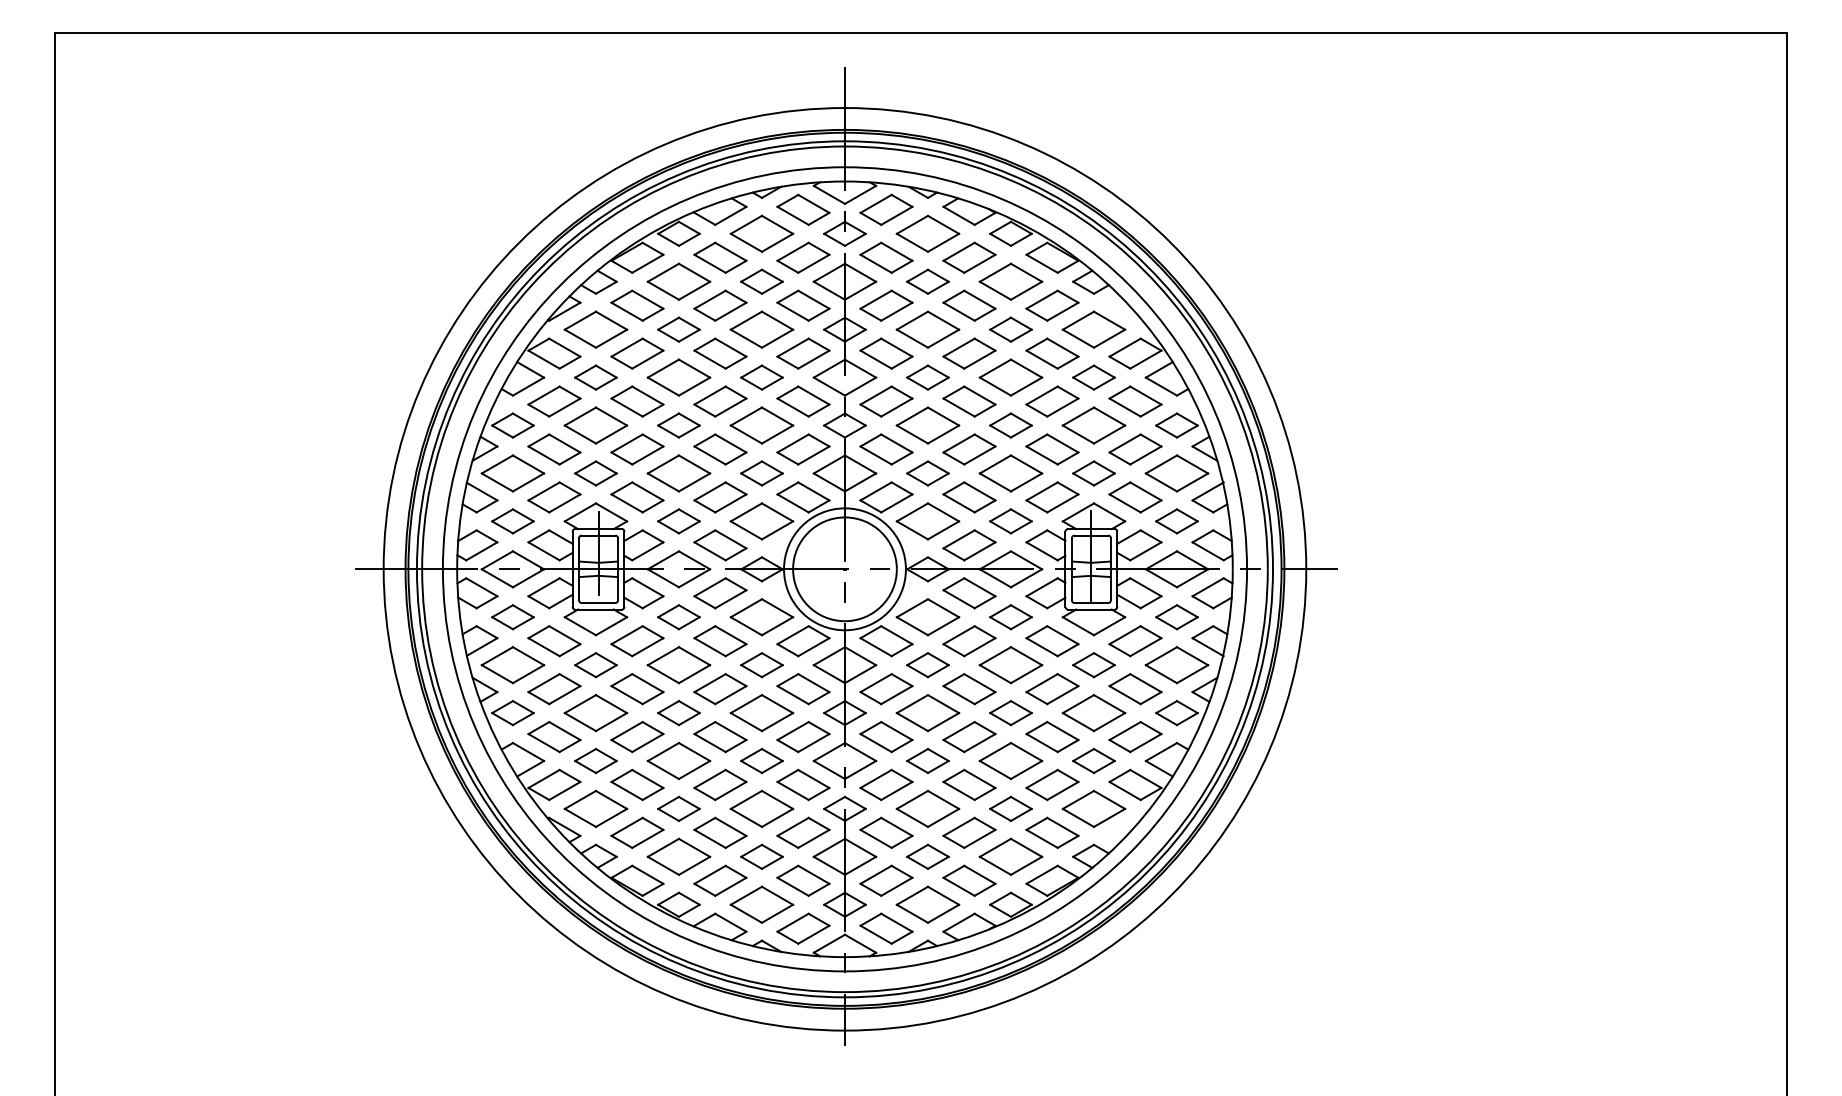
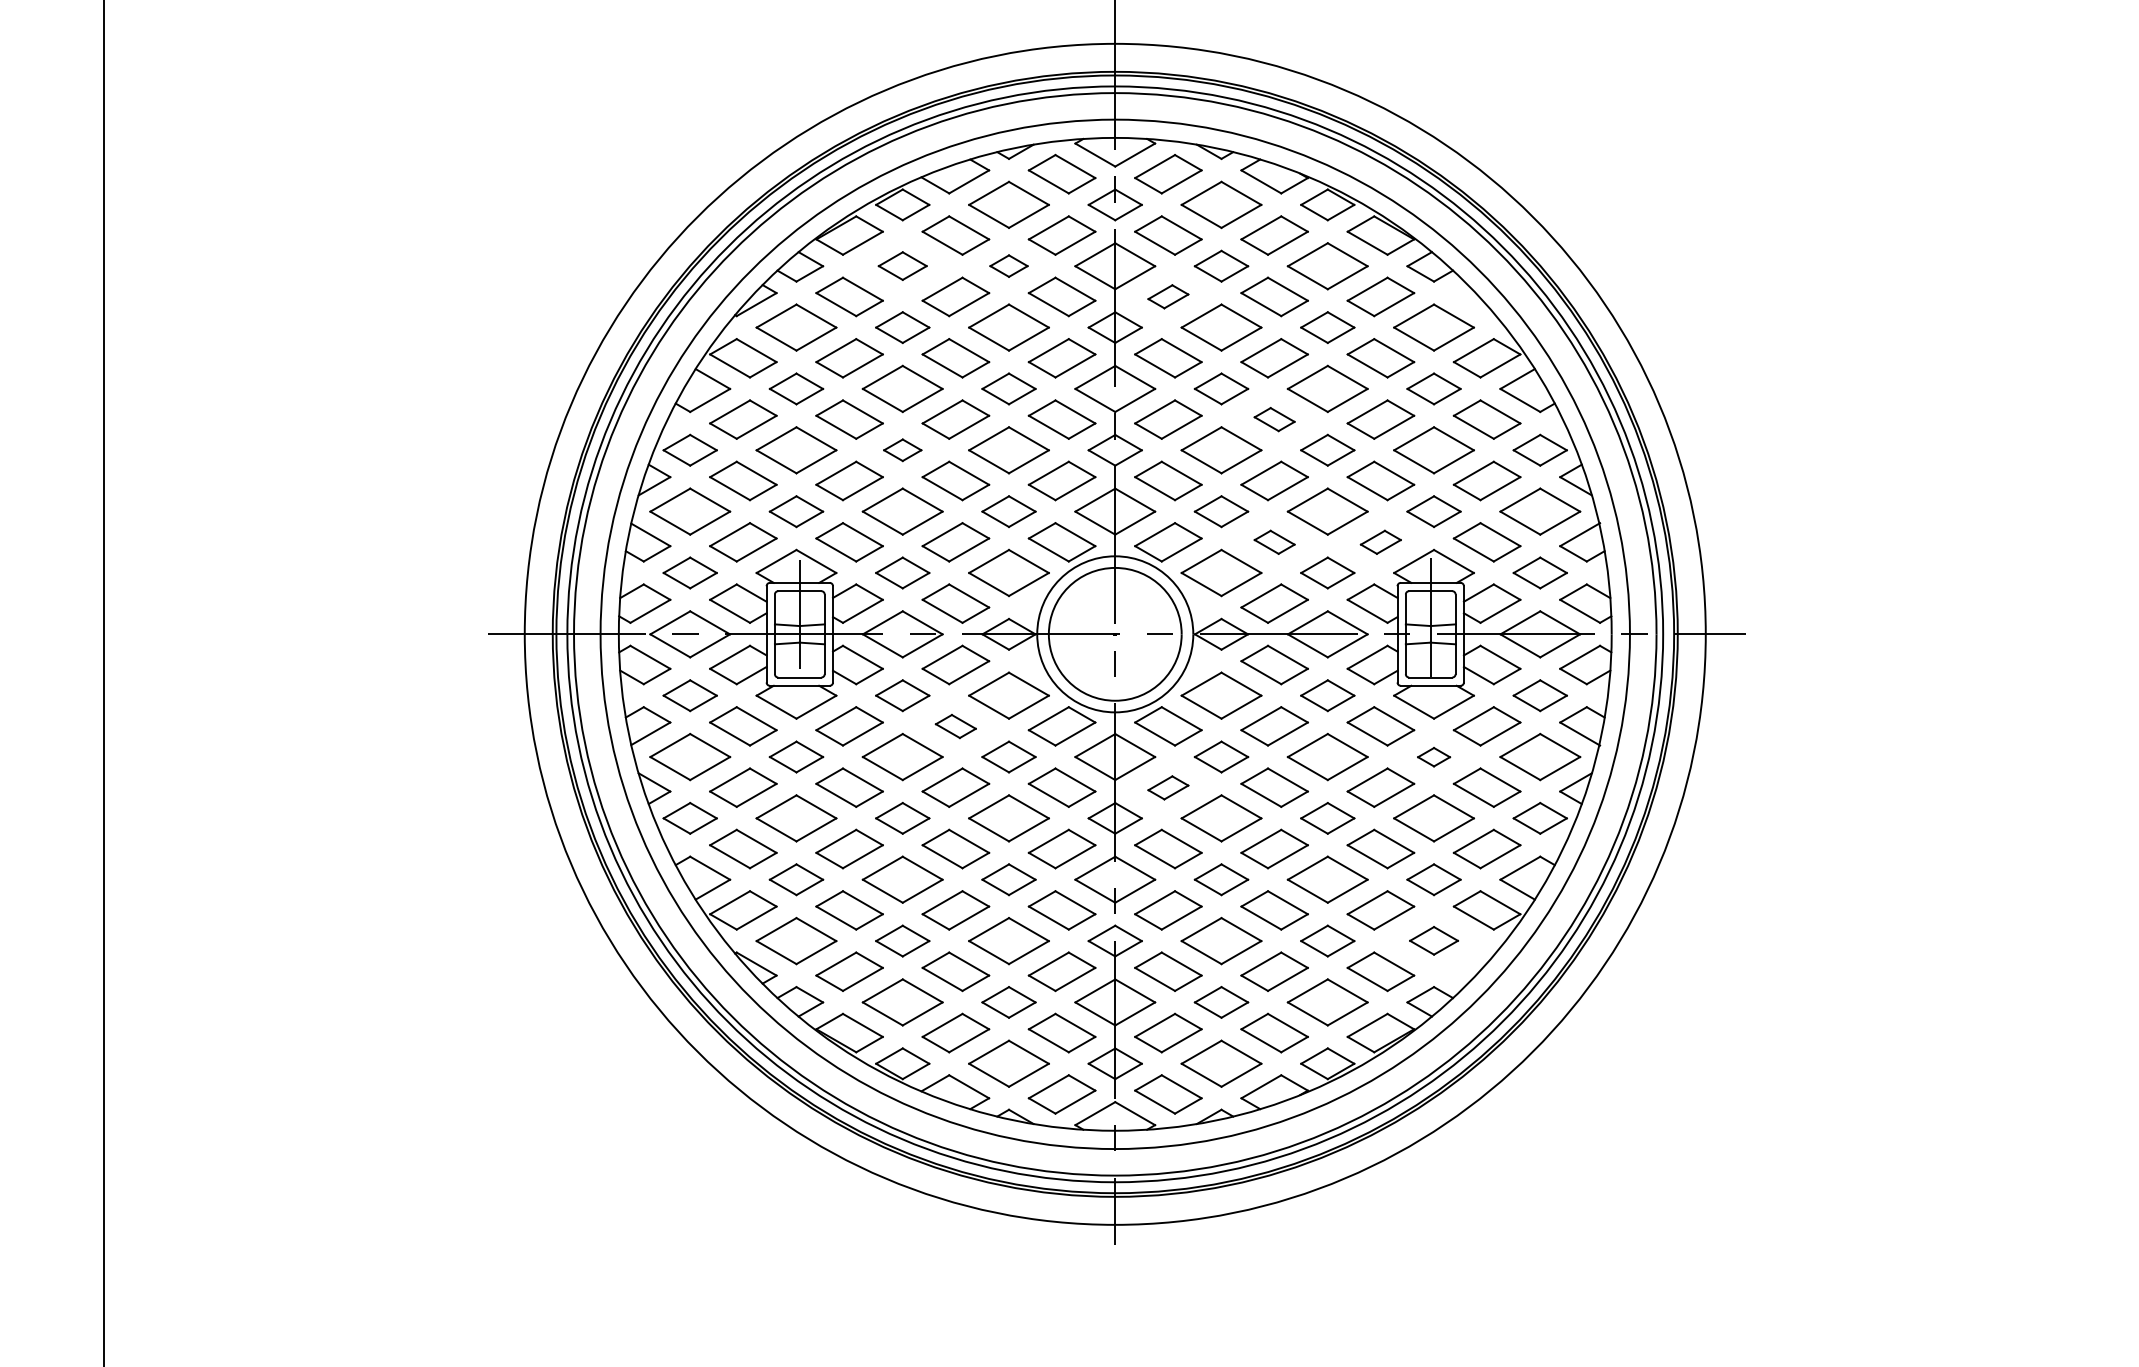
part: (678, 281) -> (902, 265), size x0.6
part: (761, 281) -> (1008, 265), size x0.7
part: (886, 305) -> (1168, 296), size x0.6
part: (969, 401) -> (1274, 419), size x0.6
part: (678, 425) -> (902, 450), size x0.7
part: (969, 497) -> (1274, 542), size x0.6
part: (1052, 497) -> (1380, 542), size x0.6
part: (720, 641) -> (955, 726), size x0.6
part: (1093, 665) -> (1433, 757), size x0.6
part: (886, 689) -> (1168, 788), size x0.6
part: (1093, 808) -> (1433, 940), size x0.6

